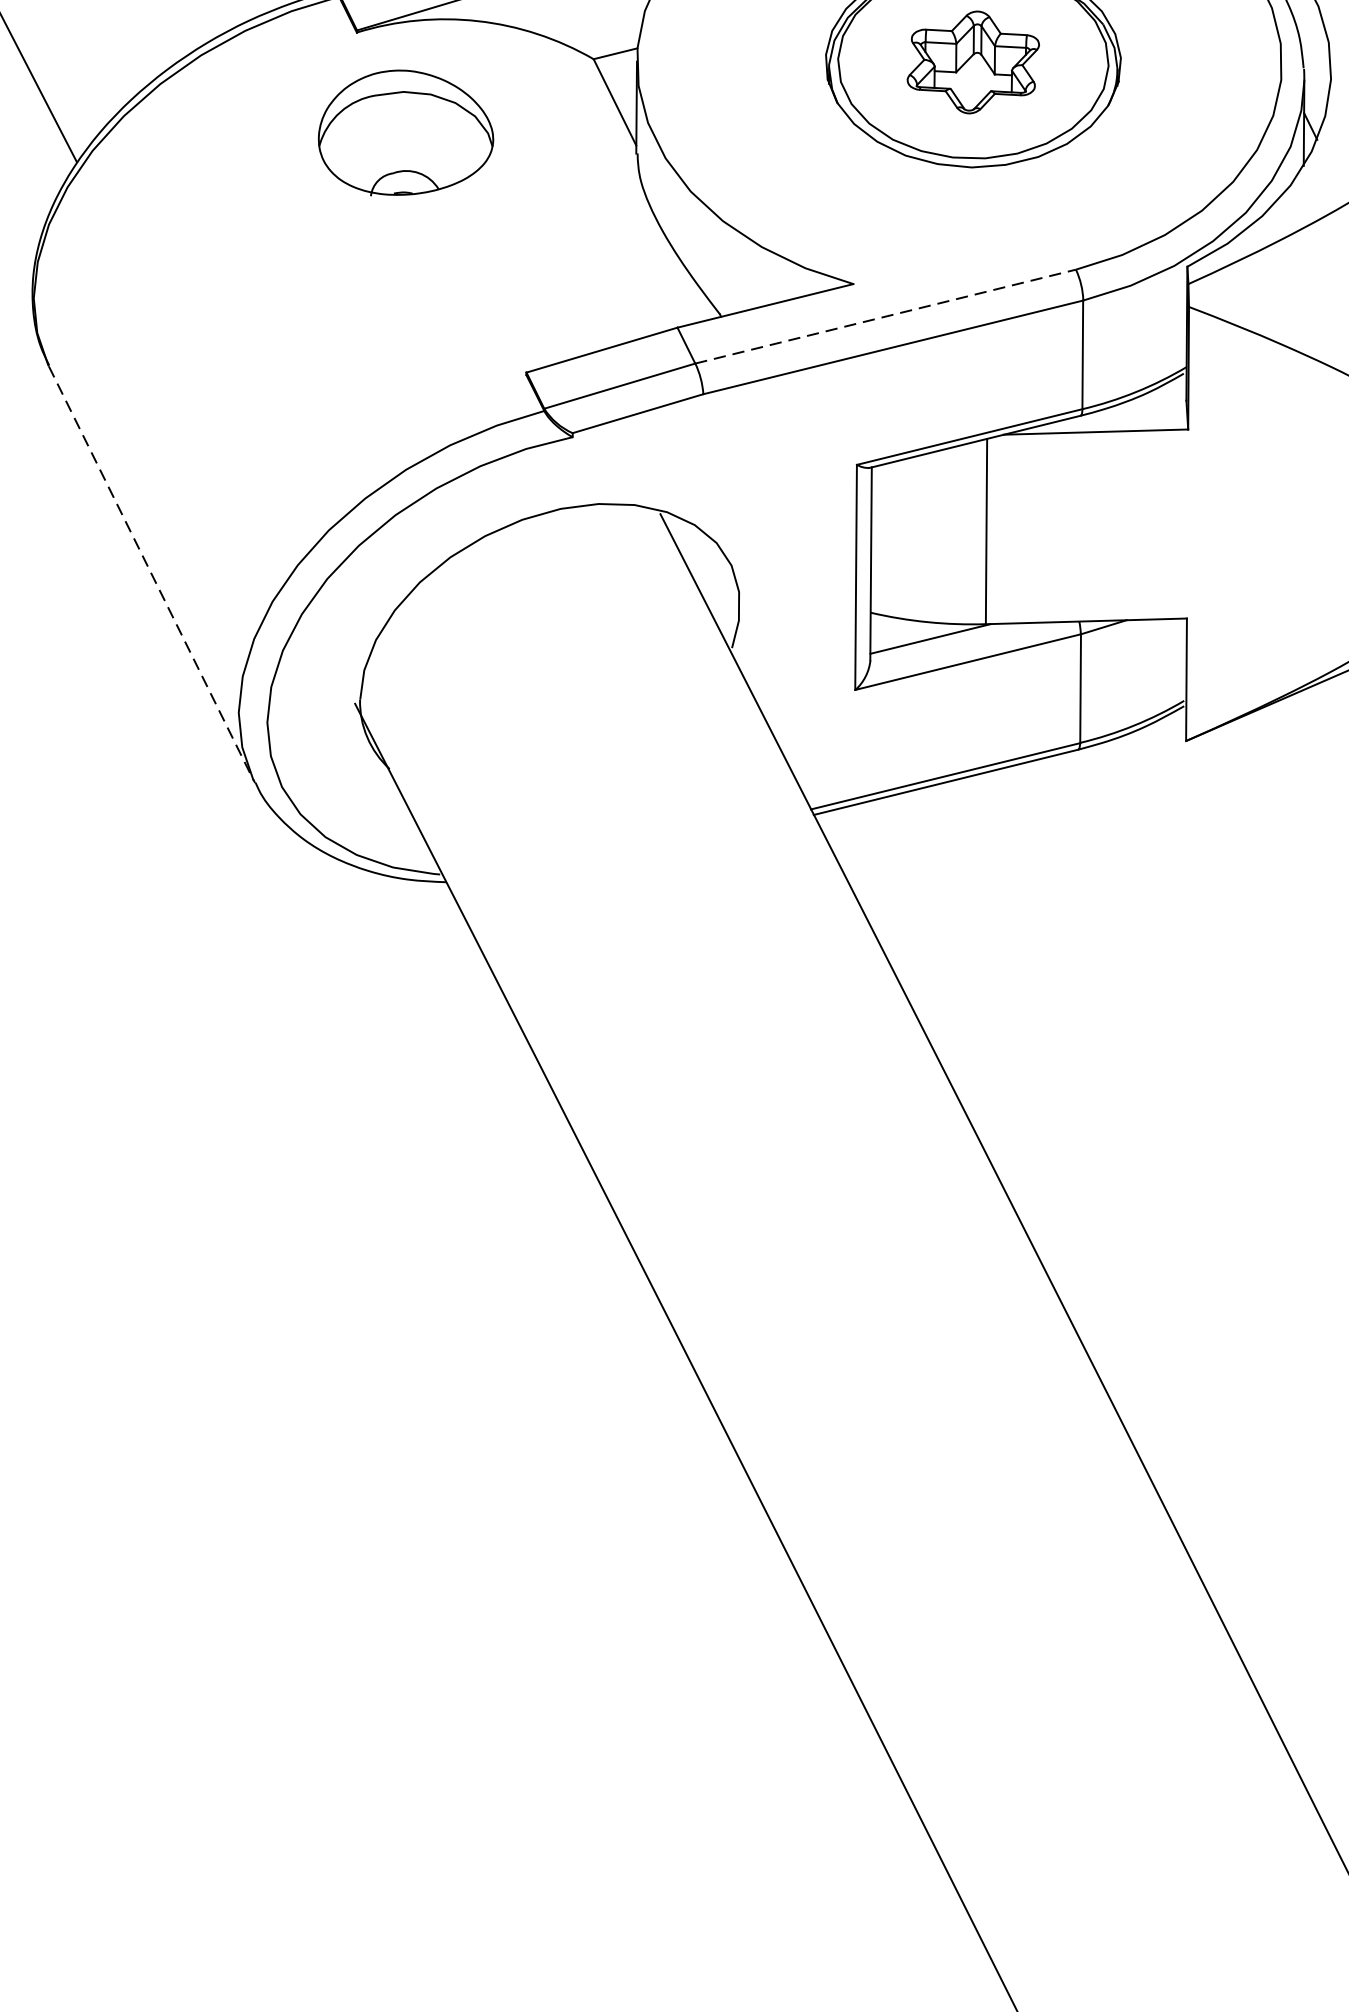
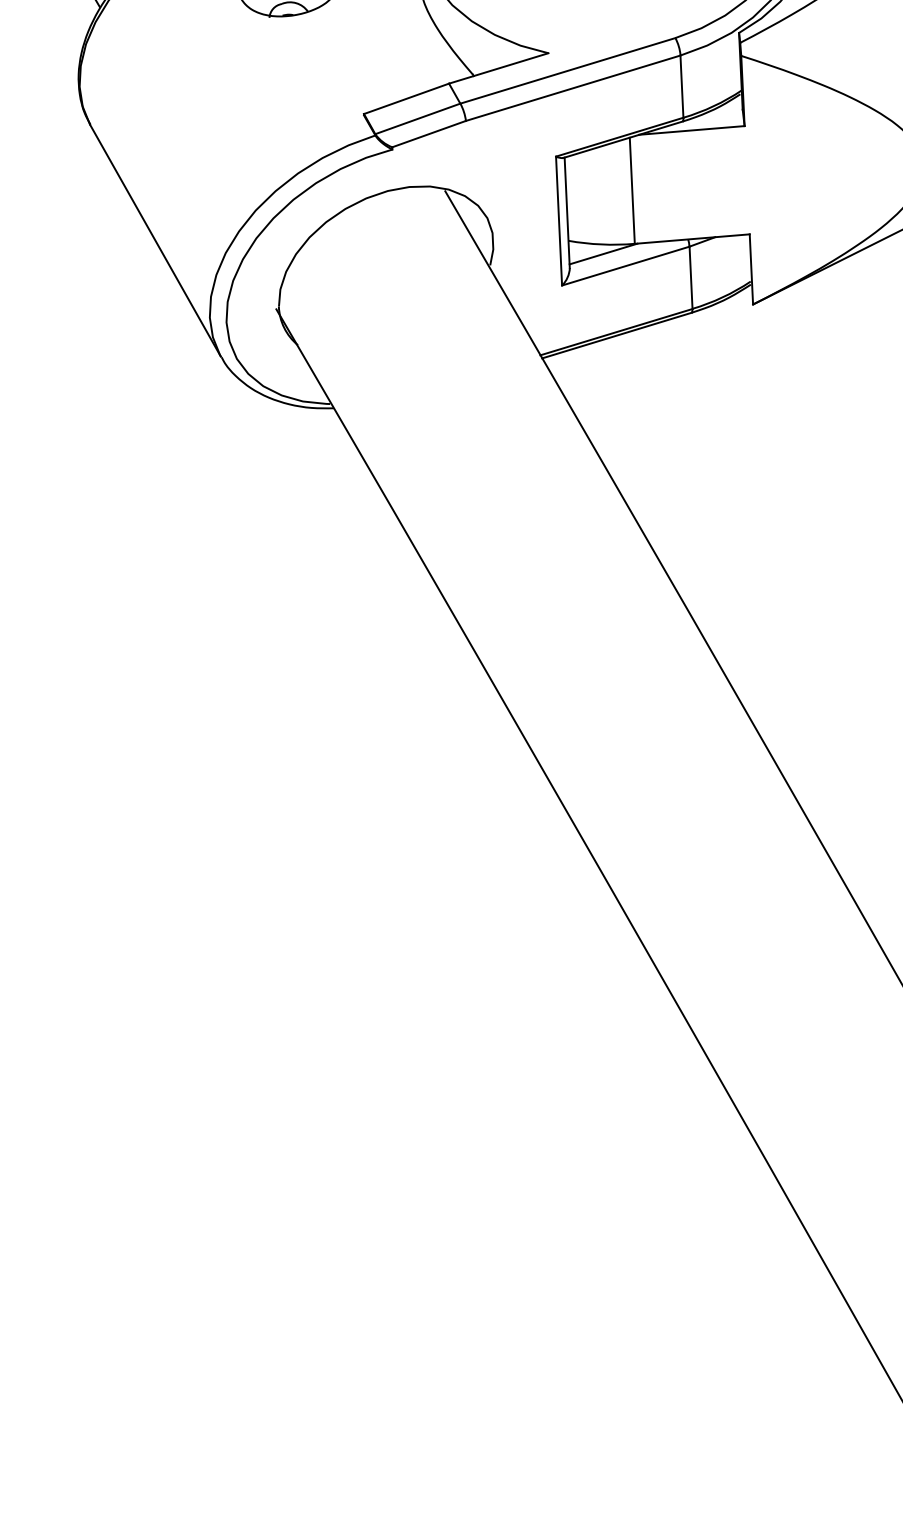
line: (886, 316) -> (568, 70), dashed -> solid
line: (151, 573) -> (155, 240), dashed -> solid

